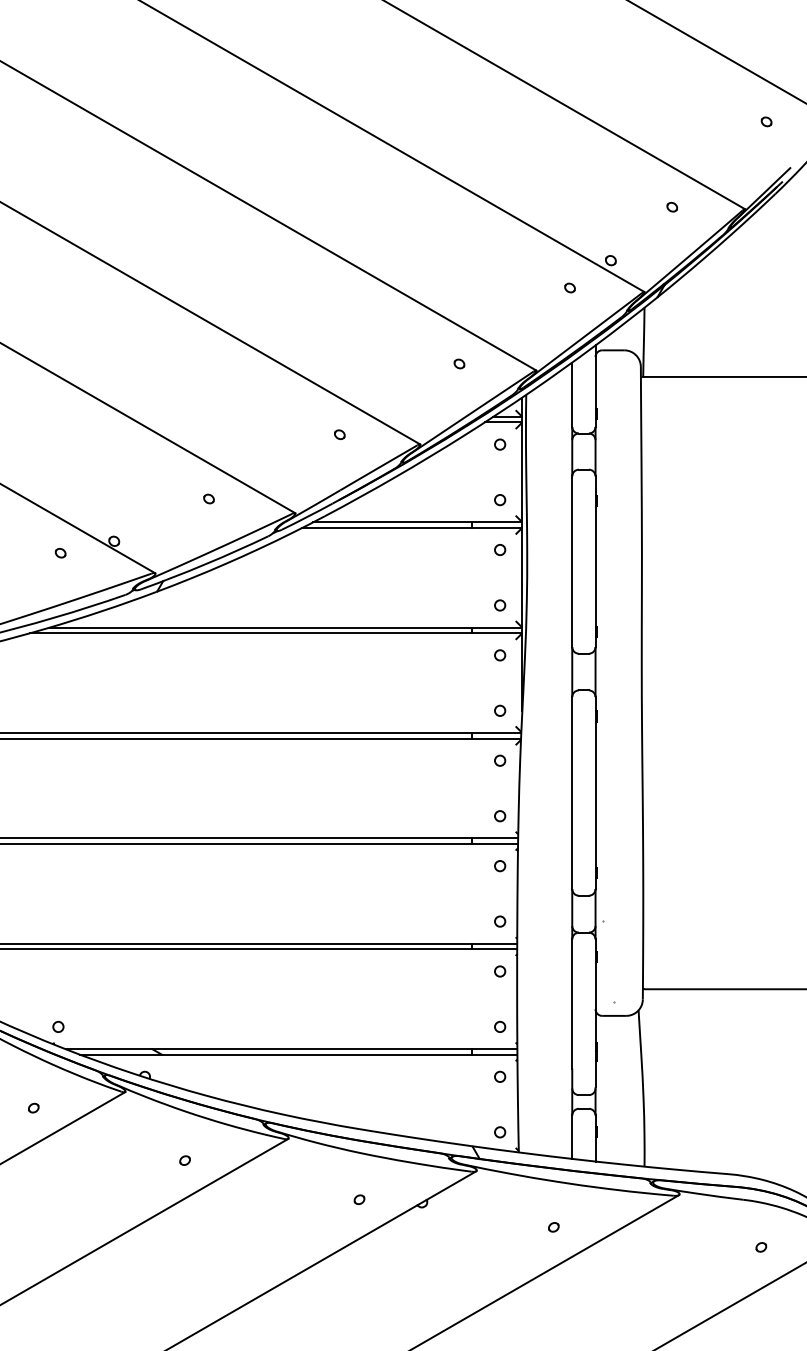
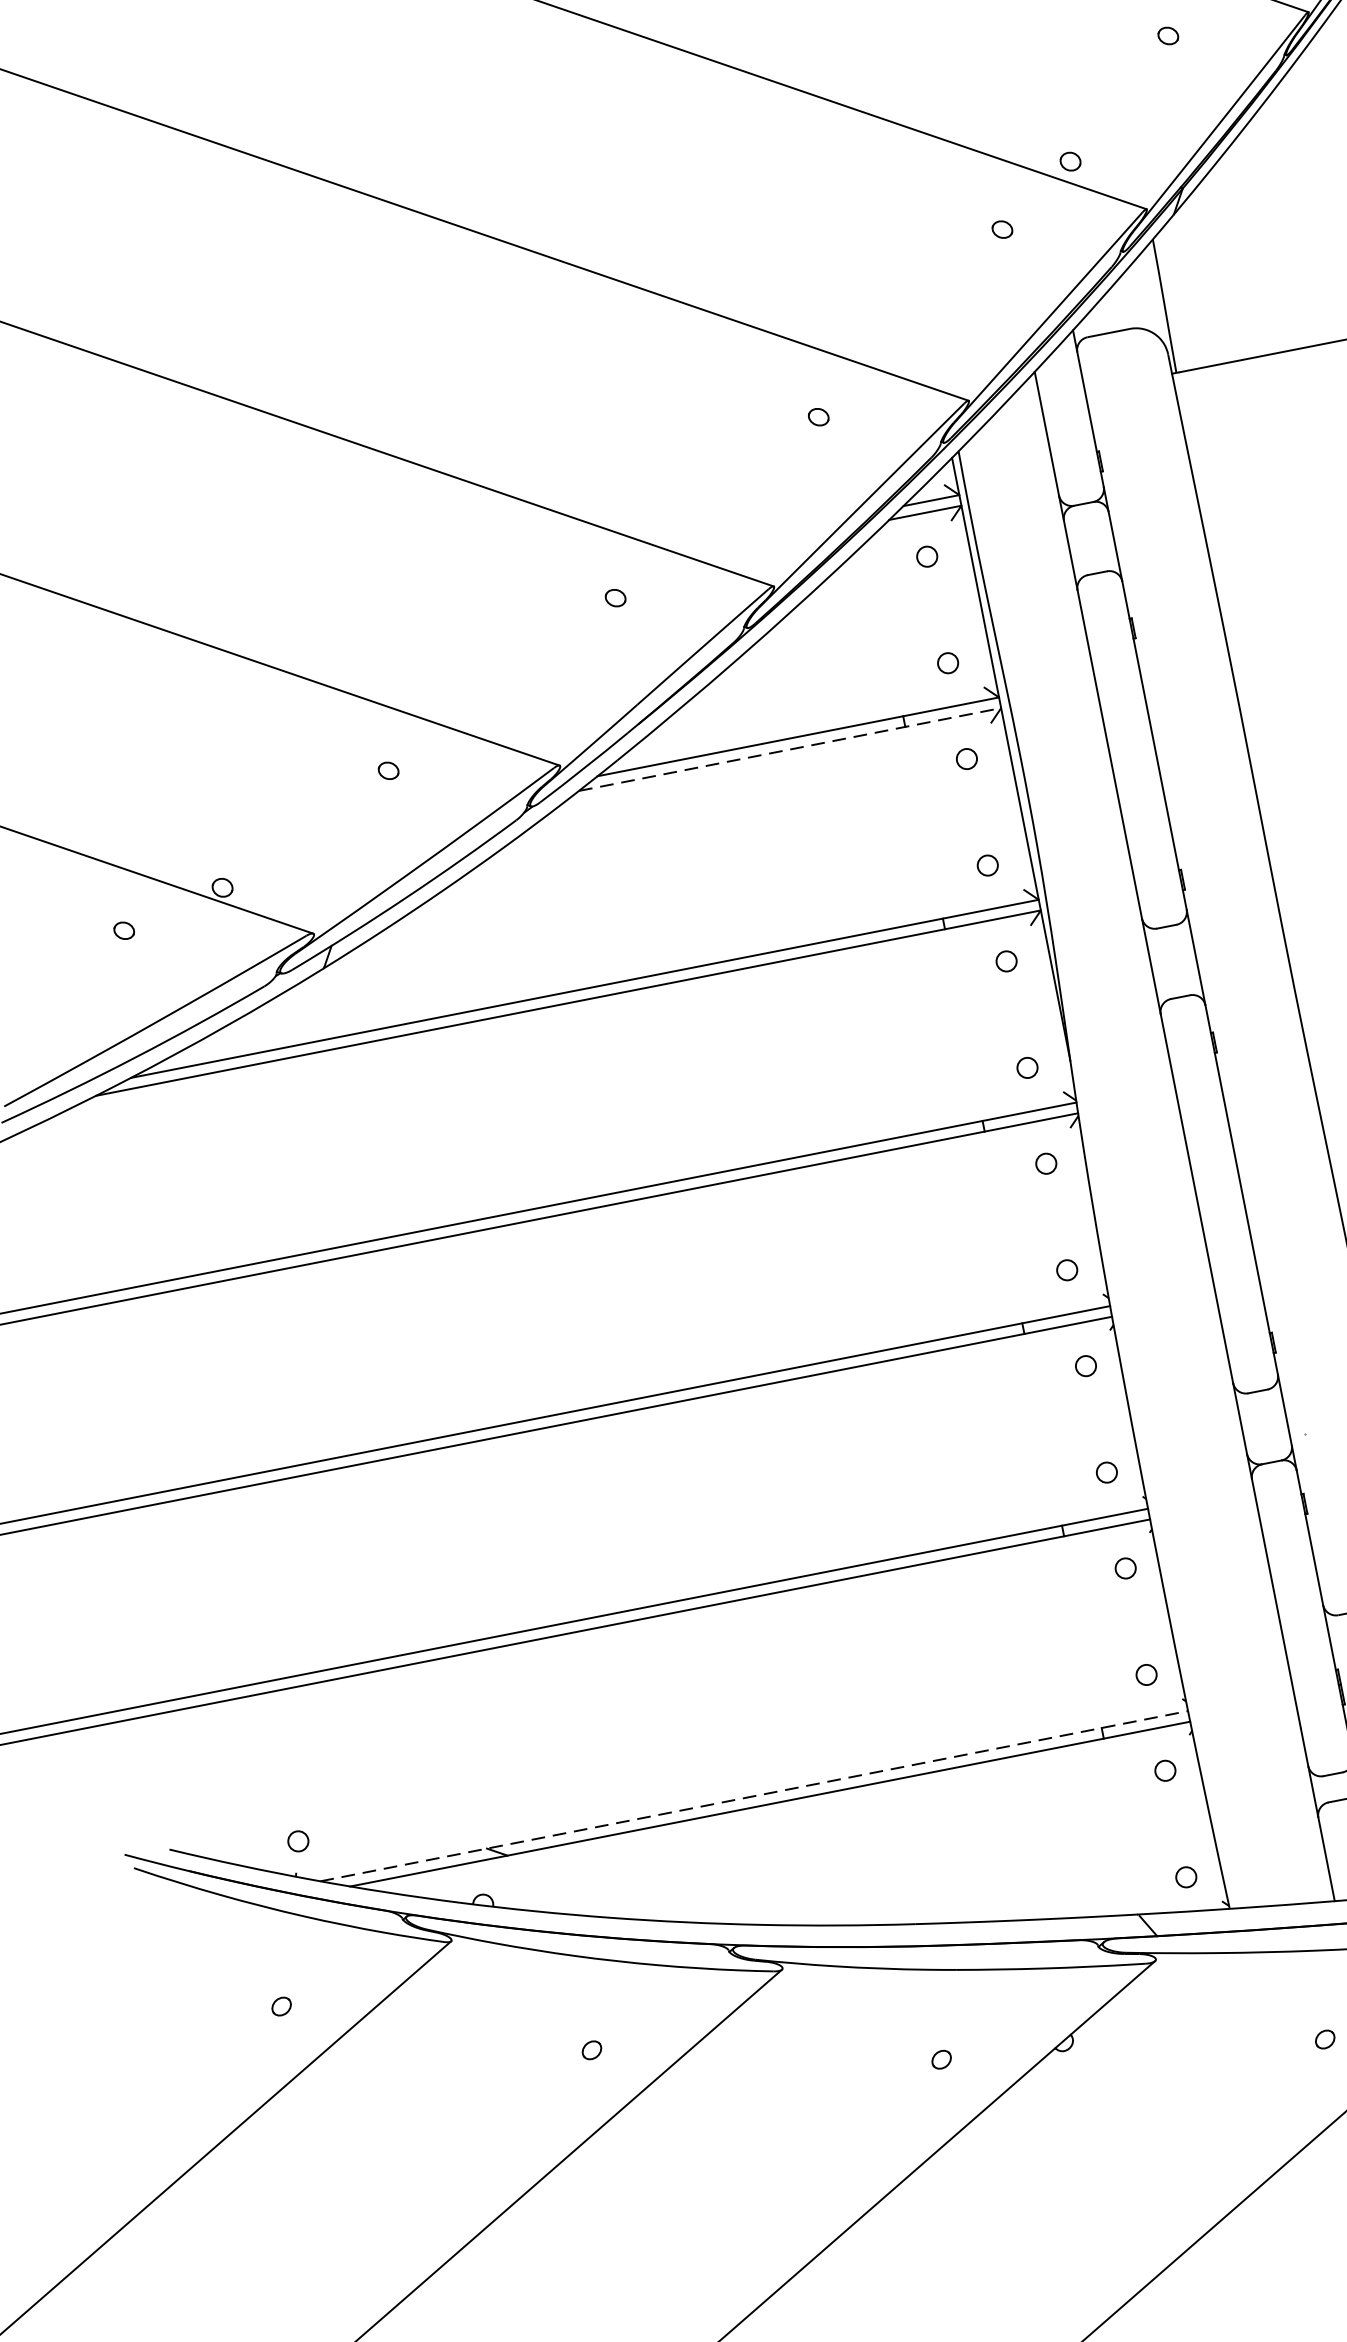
line: (412, 527) -> (790, 748), solid -> dashed
line: (291, 1049) -> (754, 1796), solid -> dashed

